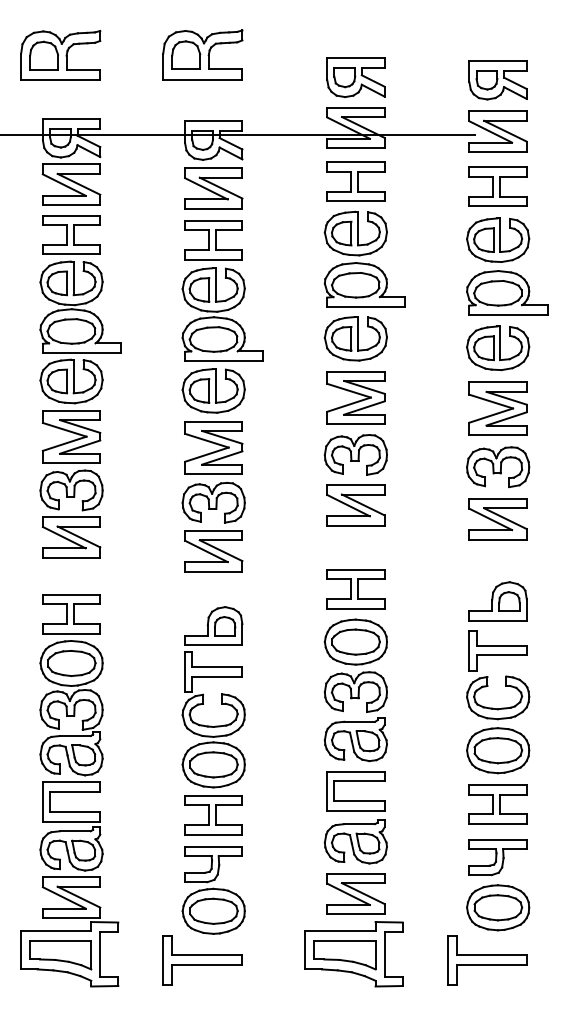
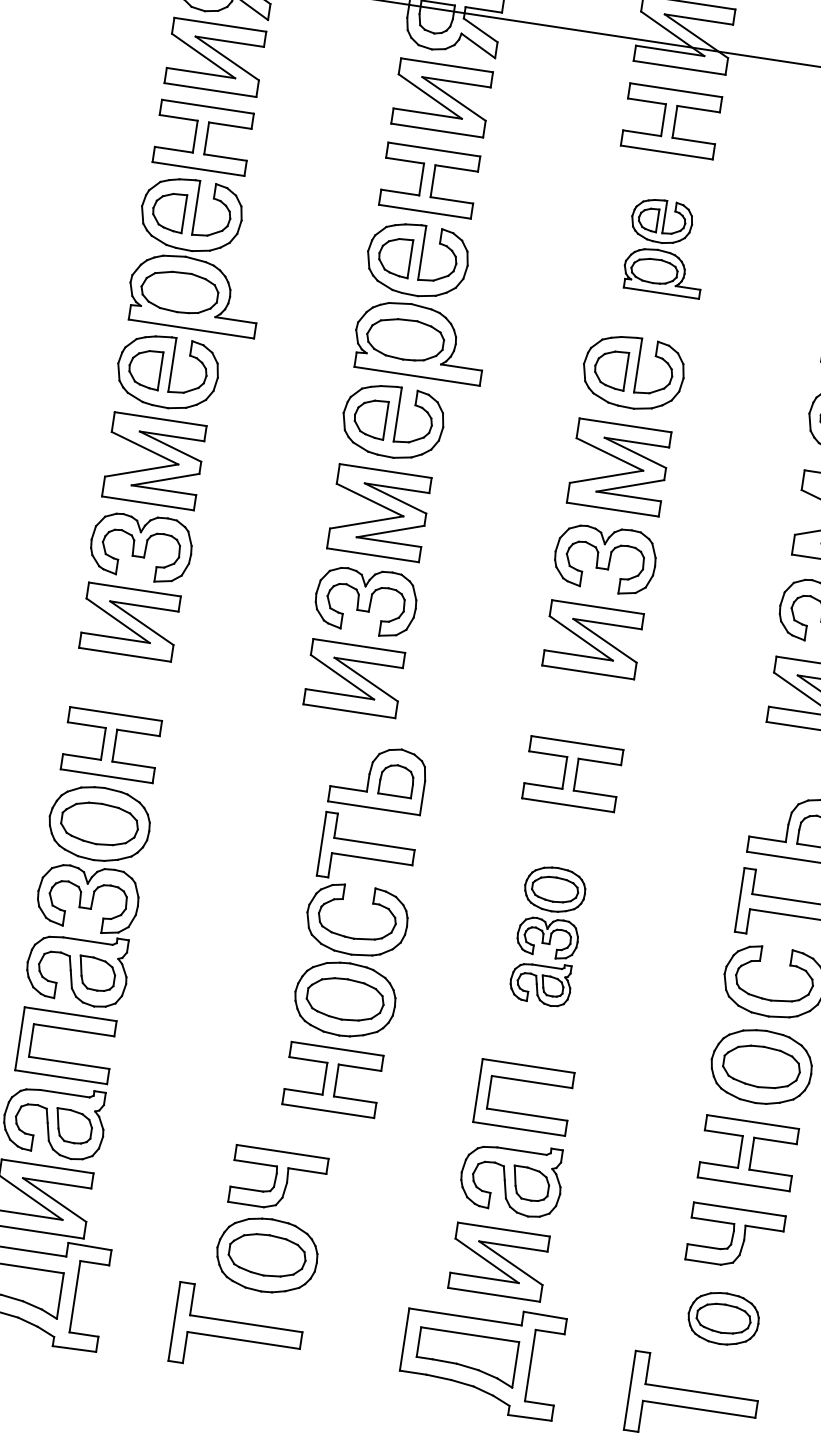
part: (364, 258) -> (666, 246), size x0.6
part: (355, 690) -> (547, 936), size x0.6
part: (213, 720) -> (355, 928), moved
part: (498, 907) -> (724, 1318), size x0.7

